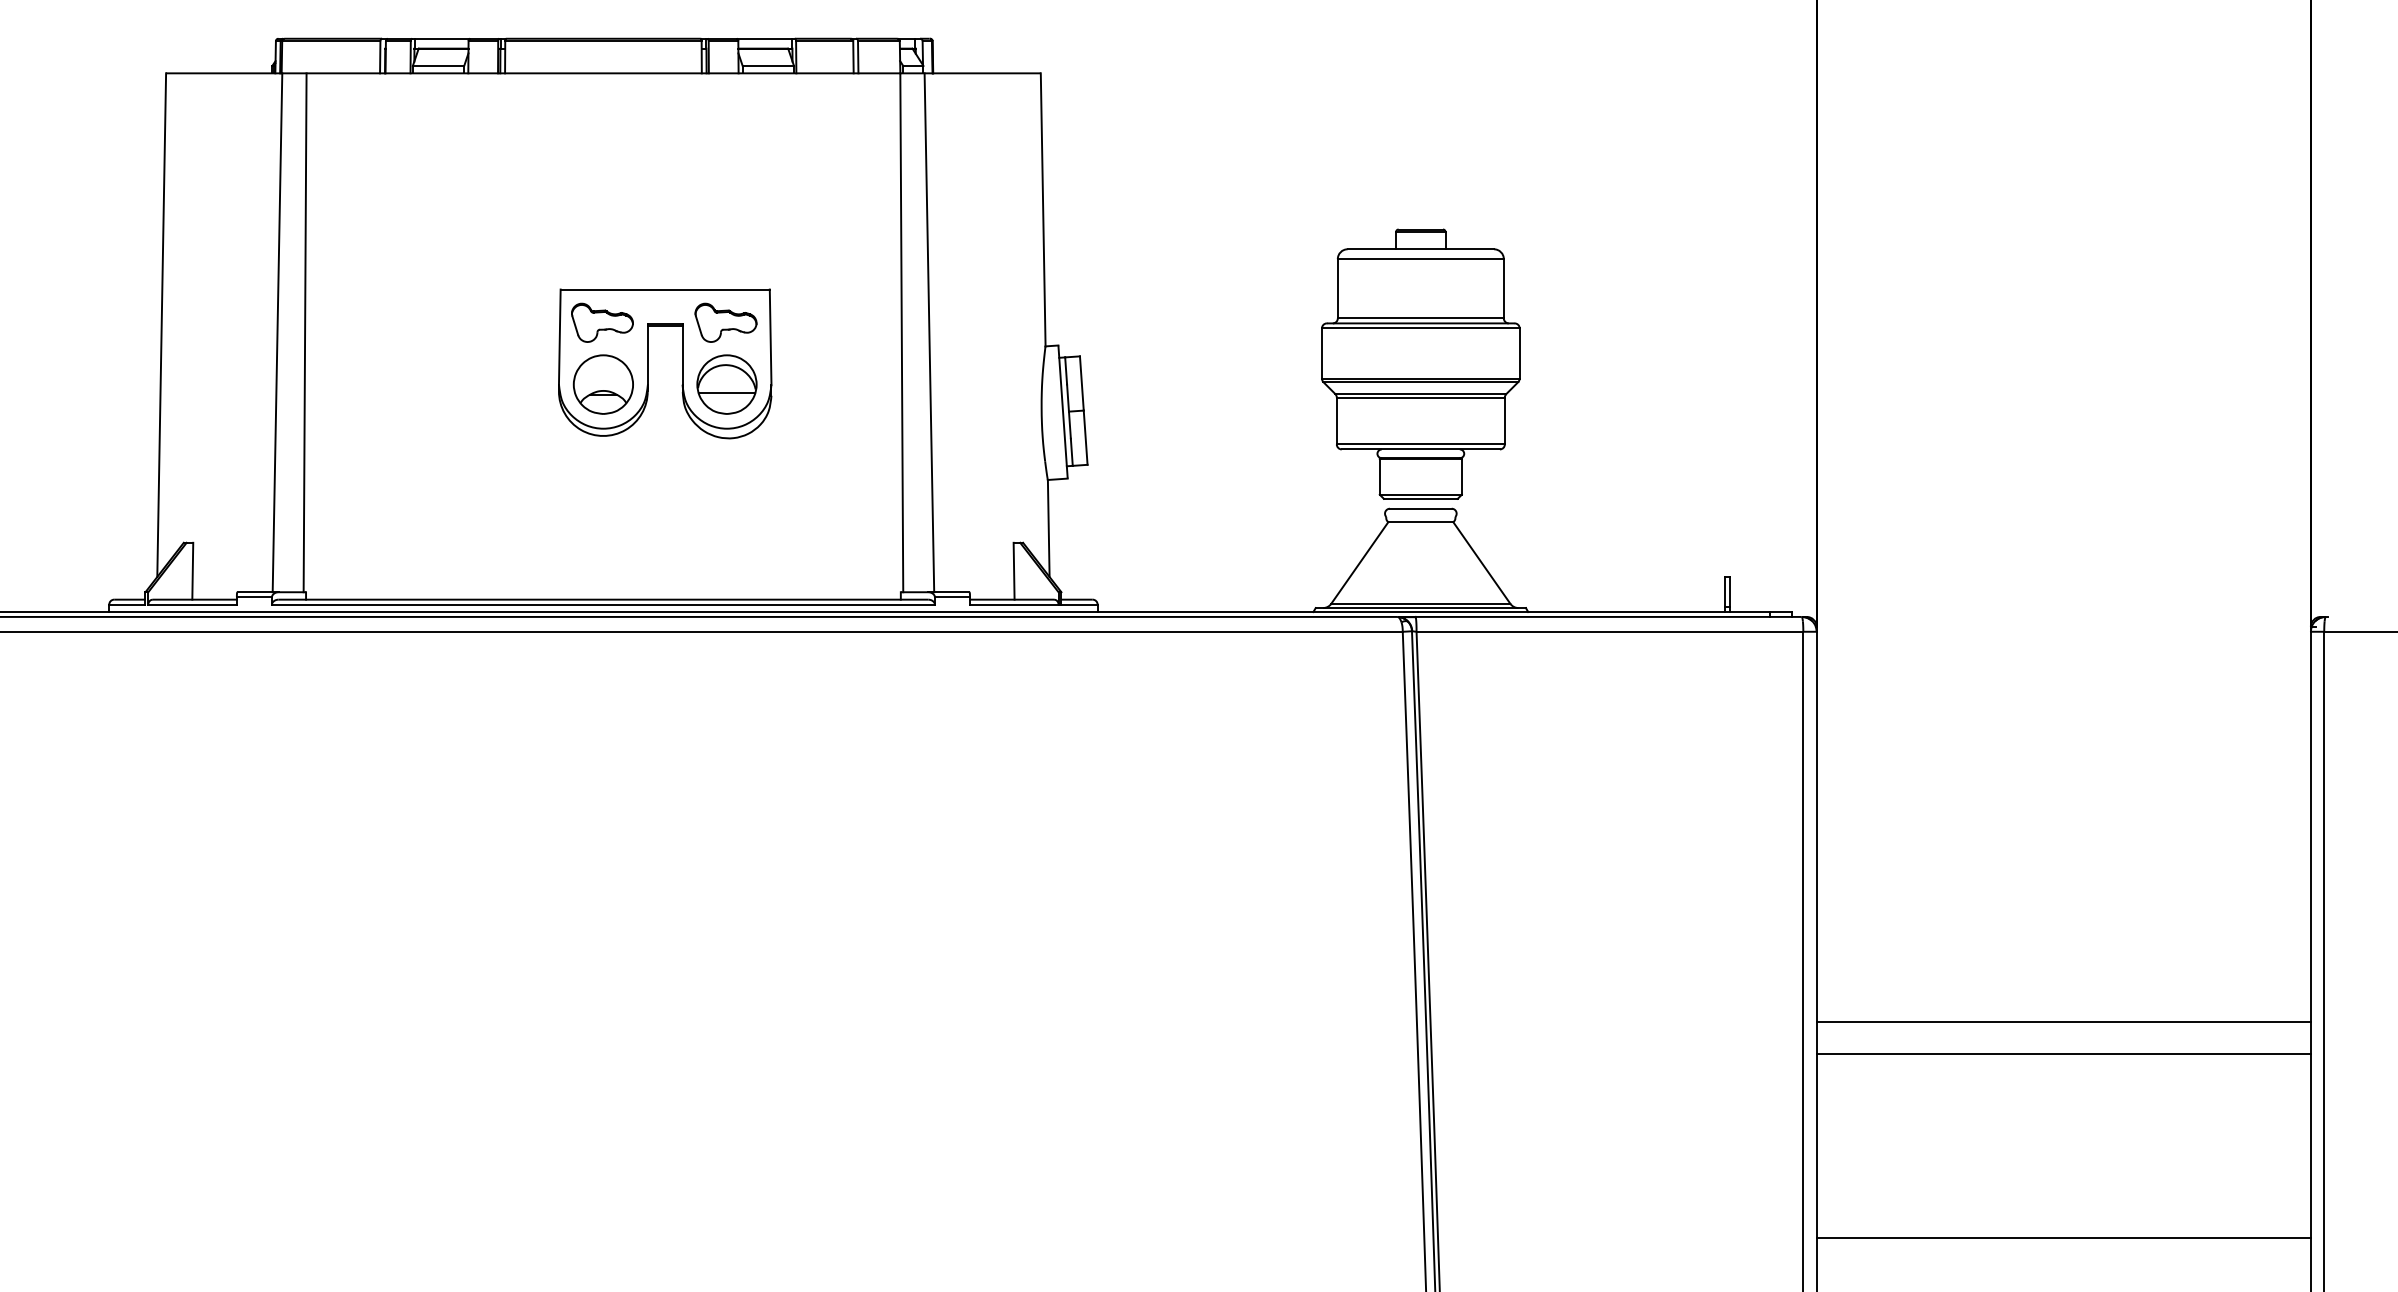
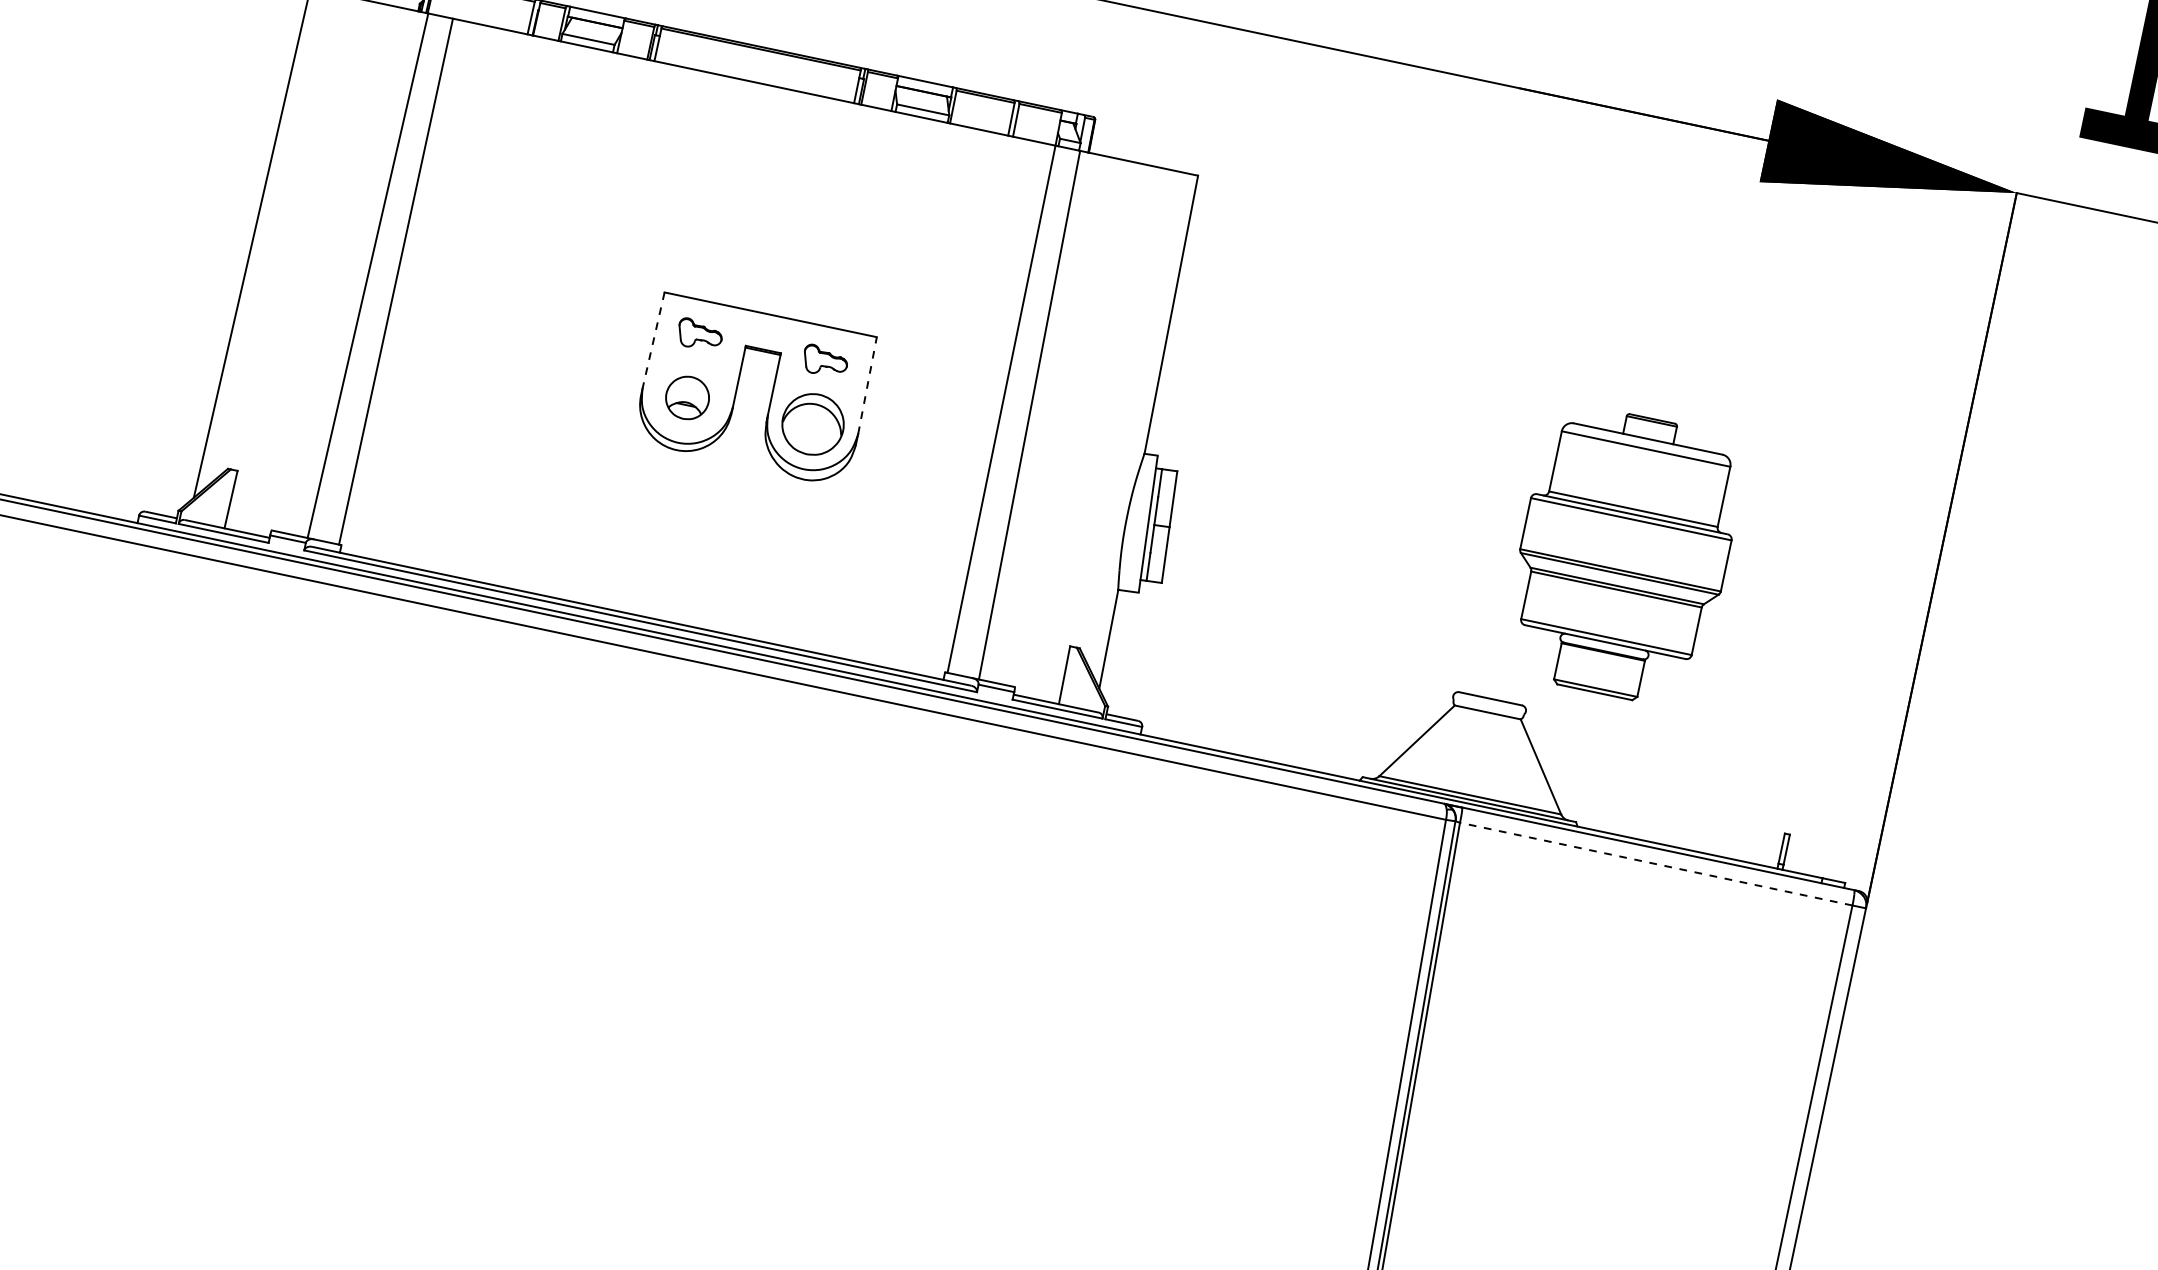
part: (602, 322) -> (700, 334), size x0.7
part: (725, 322) -> (824, 361), size x0.7
line: (559, 337) -> (653, 340), solid -> dashed
line: (770, 337) -> (867, 385), solid -> dashed
part: (1420, 363) -> (1623, 554), moved
part: (602, 384) -> (686, 397), size x0.7
line: (727, 392) -> (811, 432), removed
line: (1609, 631) -> (1655, 863), solid -> dashed

